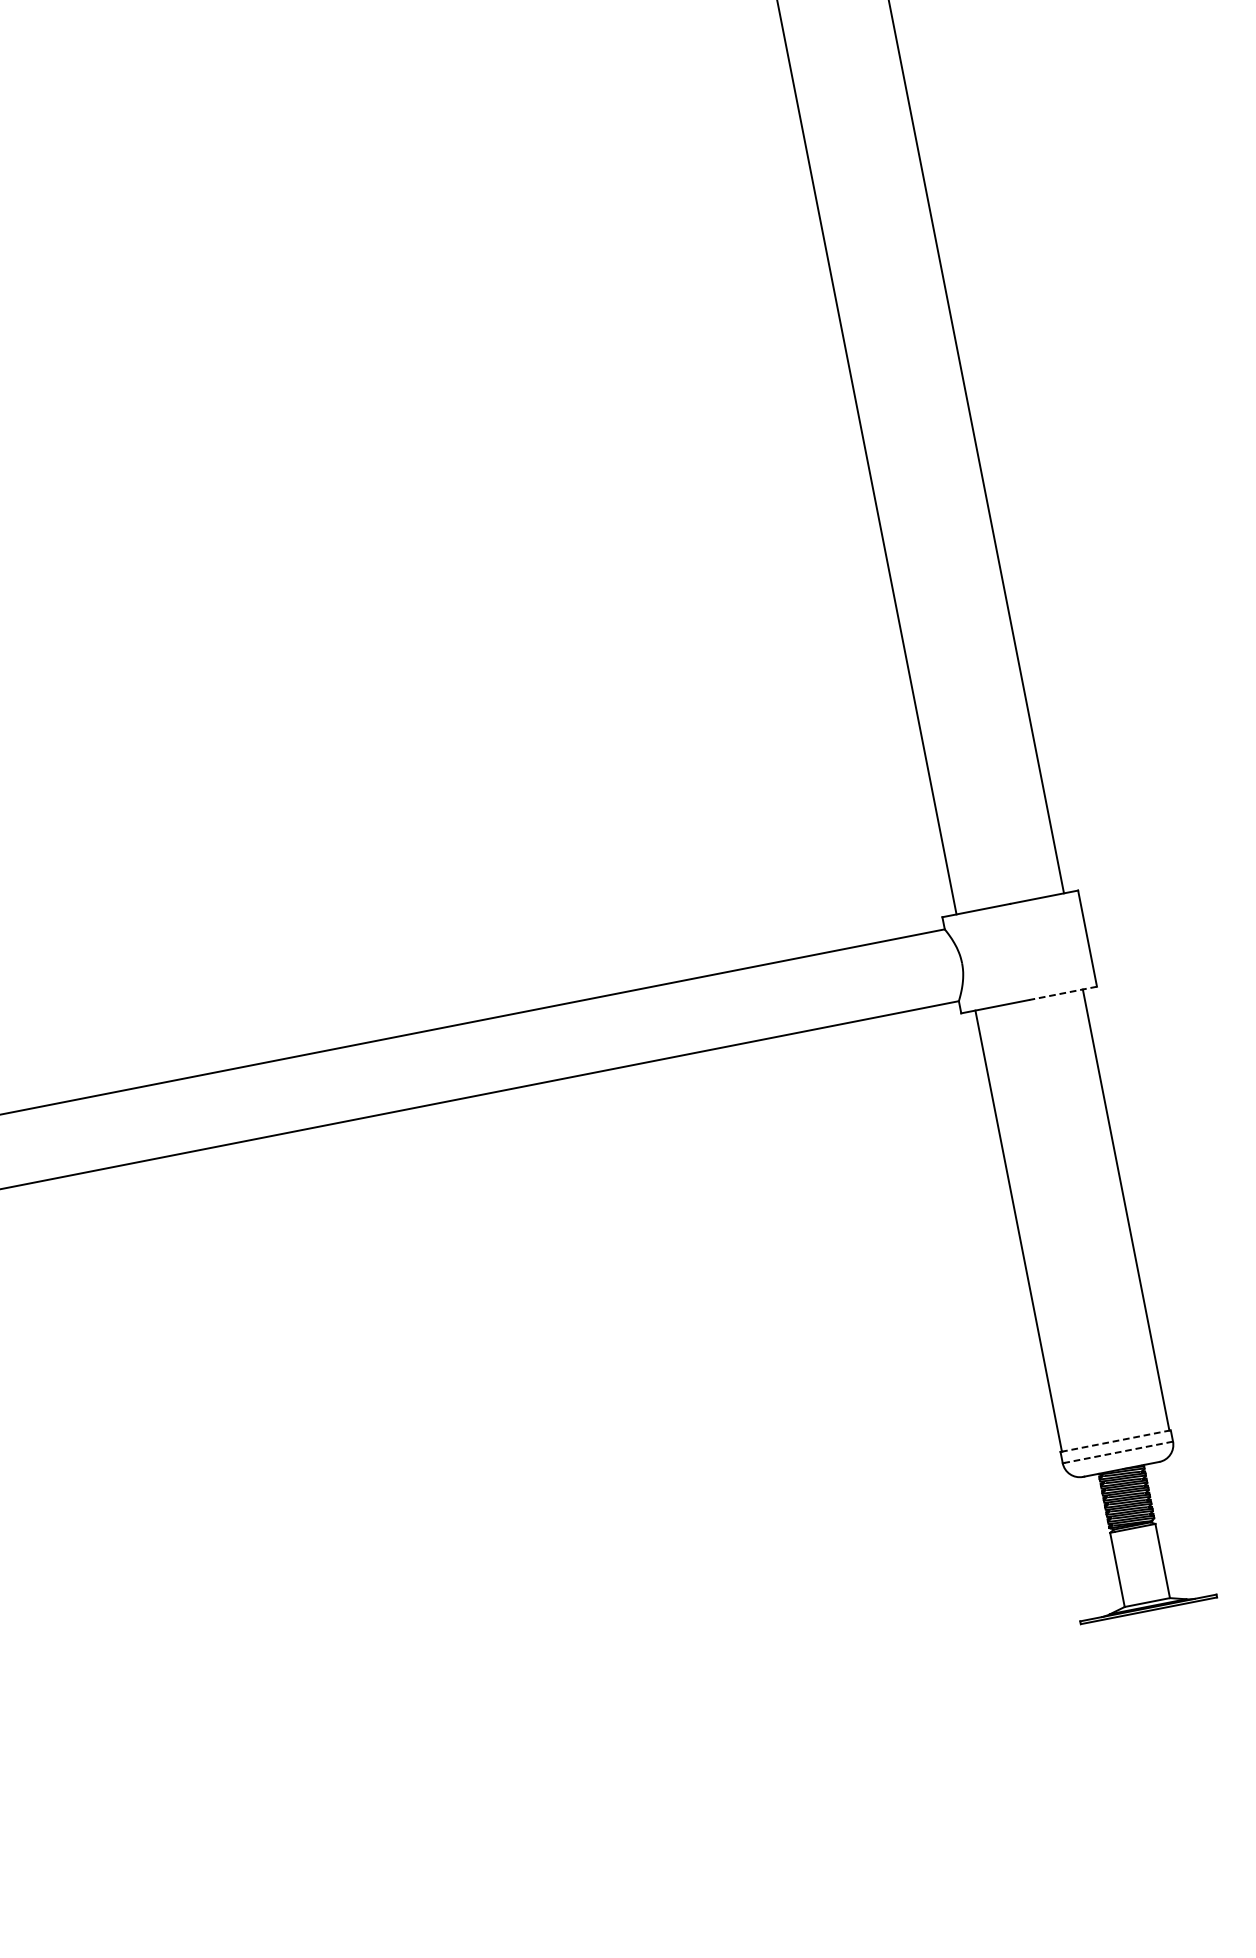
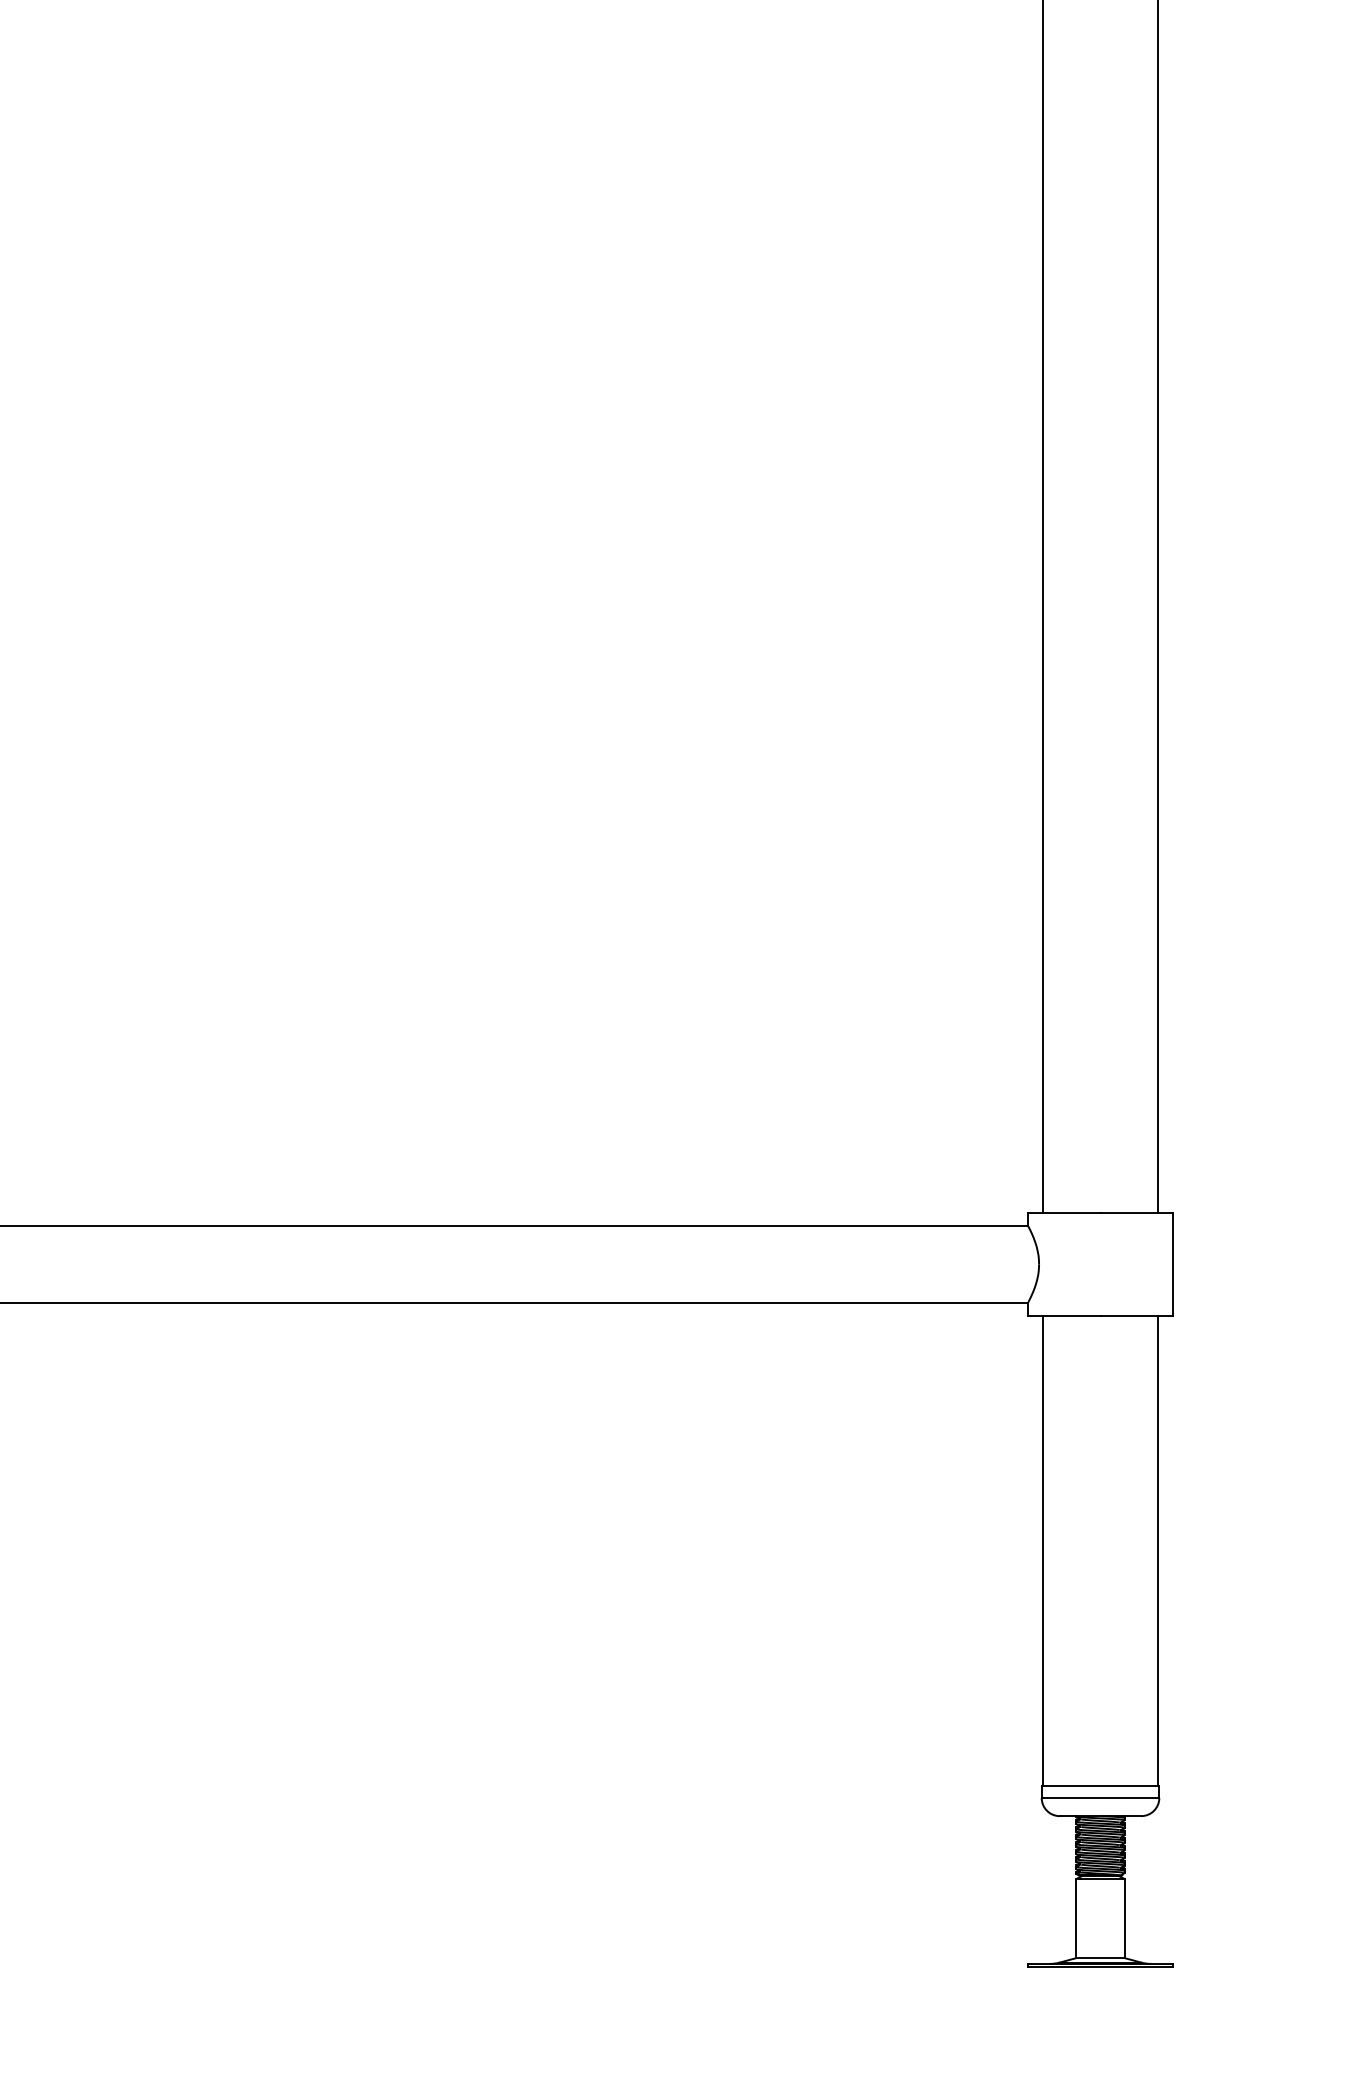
line: (1062, 993) -> (1136, 1315), dashed -> solid
line: (1116, 1440) -> (1101, 1785), dashed -> solid
line: (1118, 1452) -> (1101, 1798), dashed -> solid

